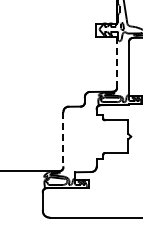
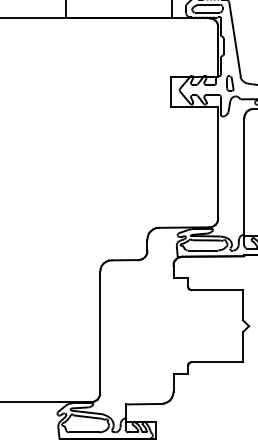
line: (117, 62) -> (219, 163), dashed -> solid
line: (63, 139) -> (100, 332), dashed -> solid

